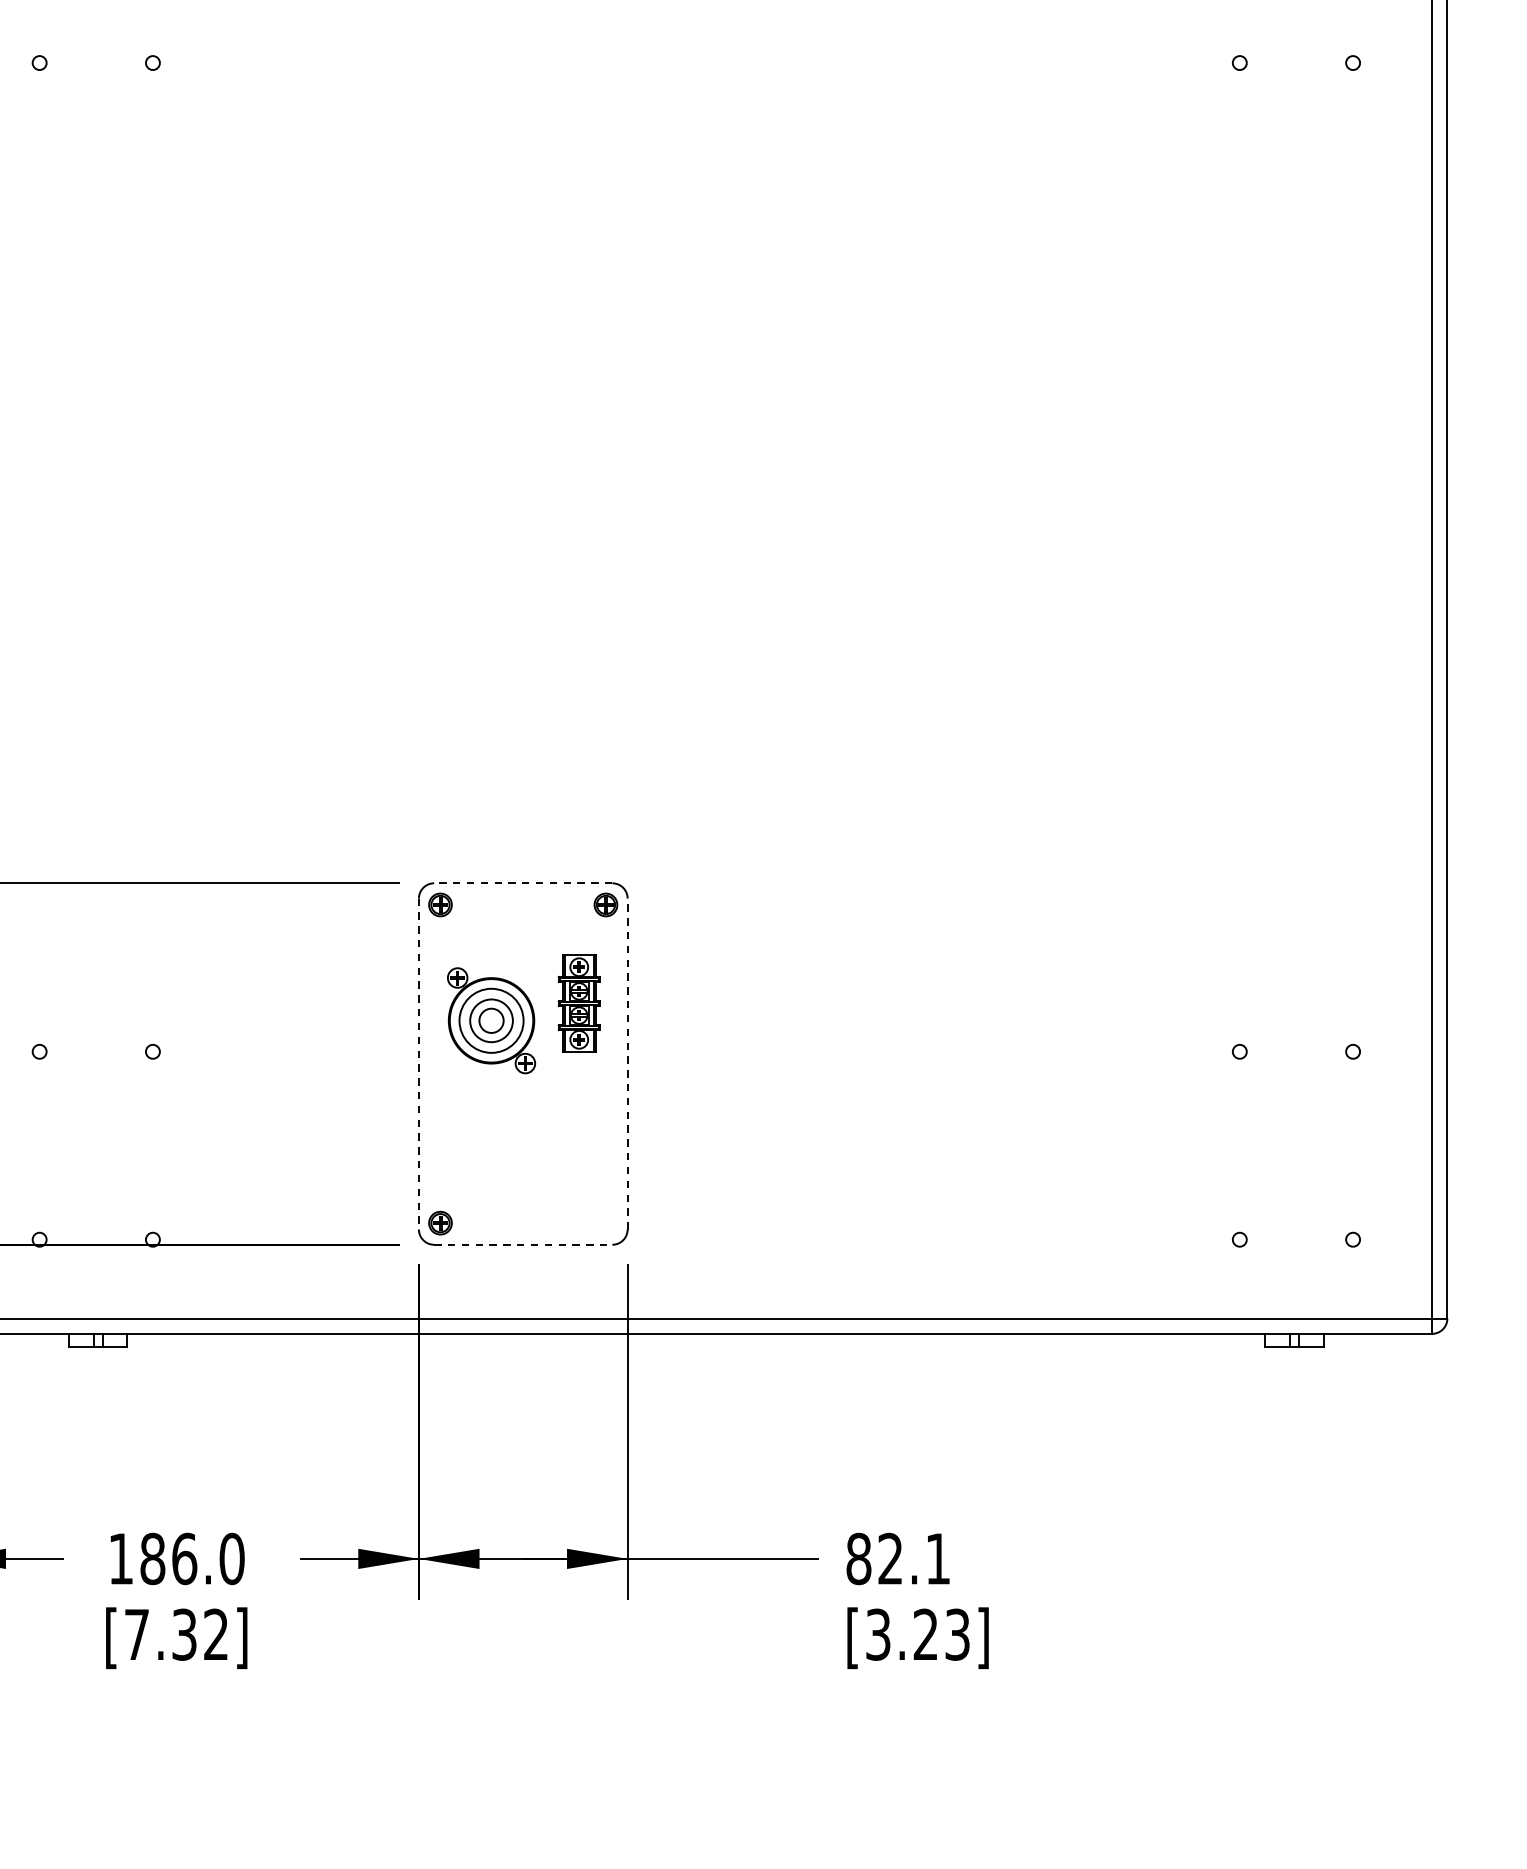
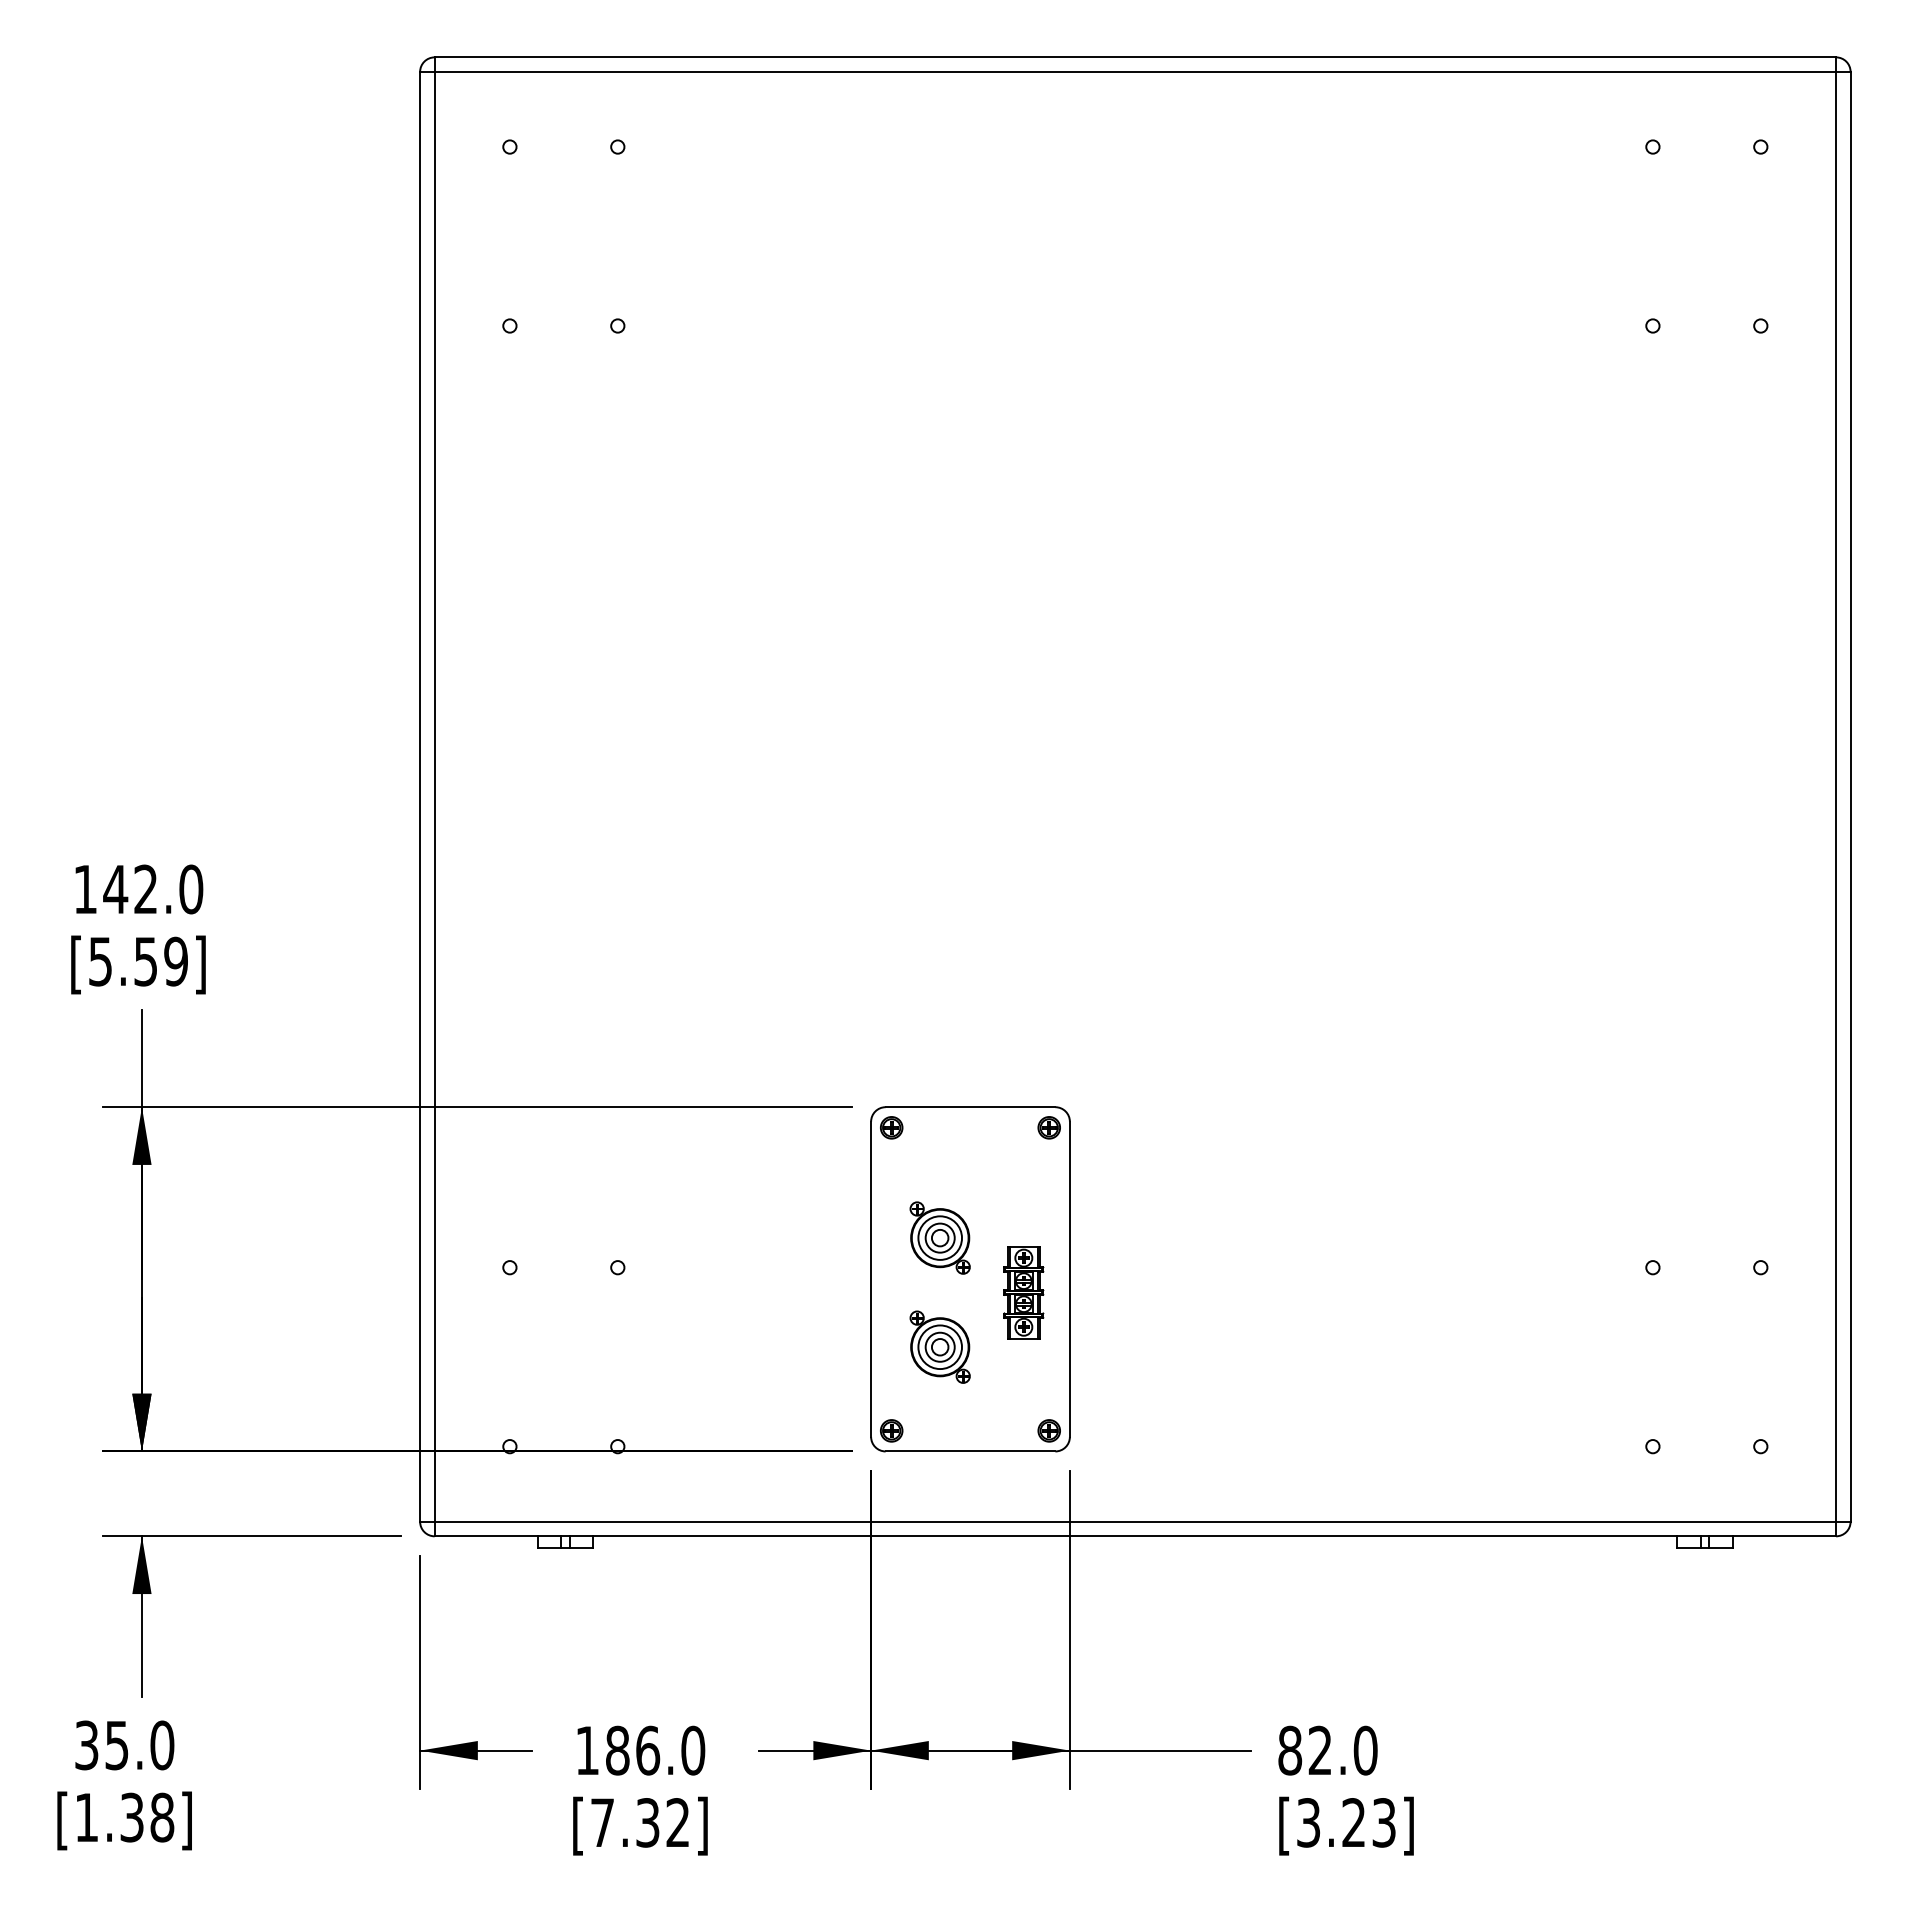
line: (523, 883) -> (970, 1107), dashed -> solid
part: (578, 1003) -> (1023, 1292), moved
part: (490, 1020) -> (939, 1237), size x0.71
line: (419, 1064) -> (871, 1279), dashed -> solid
line: (627, 1064) -> (1069, 1279), dashed -> solid
part: (490, 1134) -> (939, 1346), added
part: (605, 1222) -> (1048, 1430), added
line: (523, 1244) -> (970, 1451), dashed -> solid
text: (938, 1558) -> (1365, 1750), 82.1 -> 82.0

